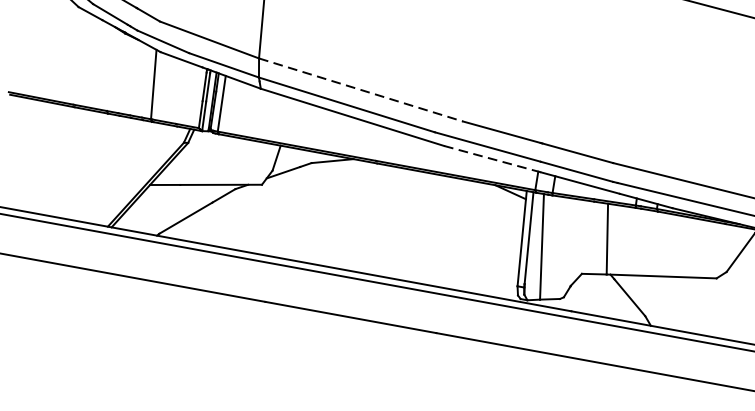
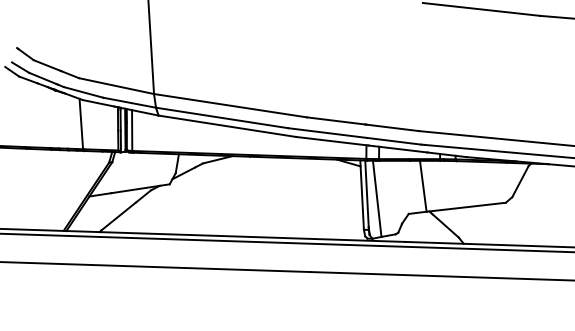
line: (362, 89) -> (231, 105), dashed -> solid
line: (491, 159) -> (331, 141), dashed -> solid

